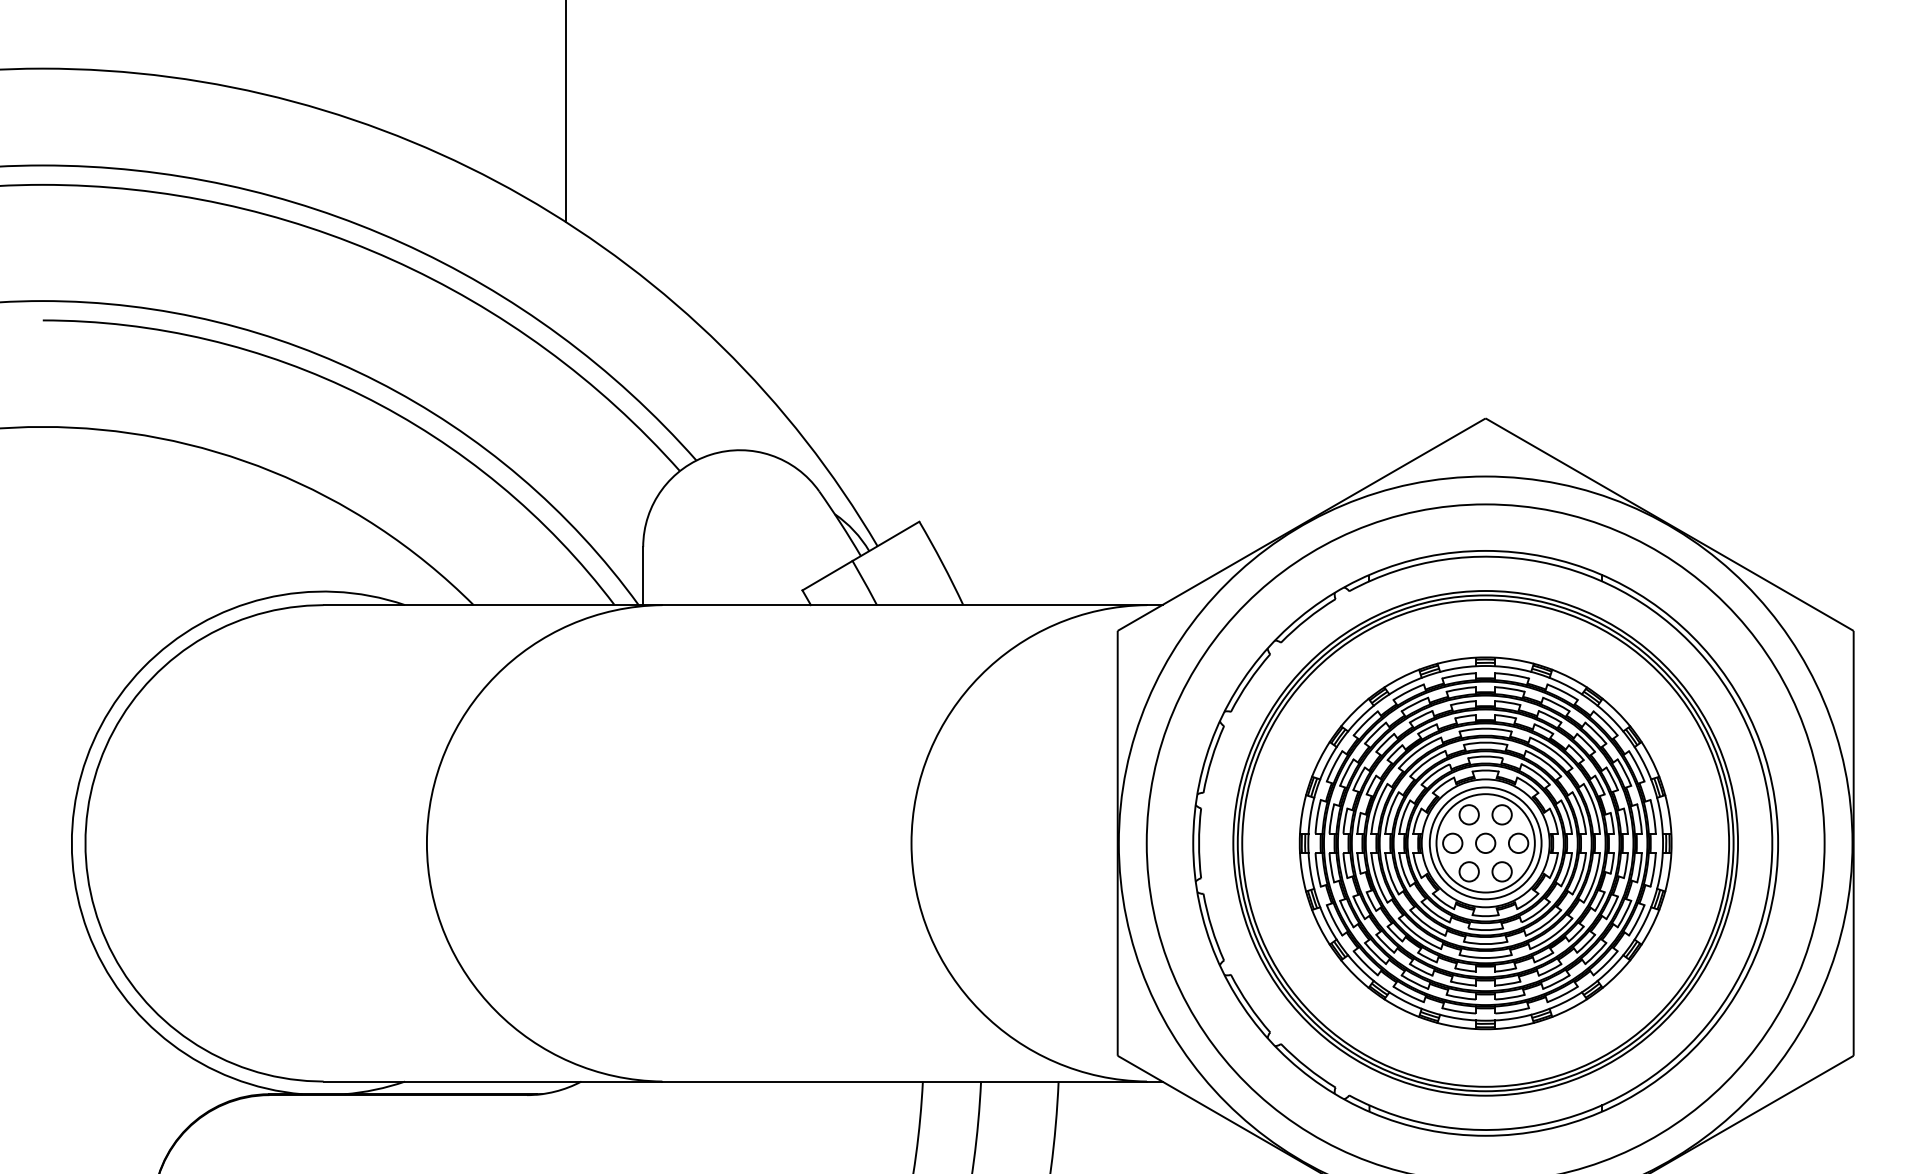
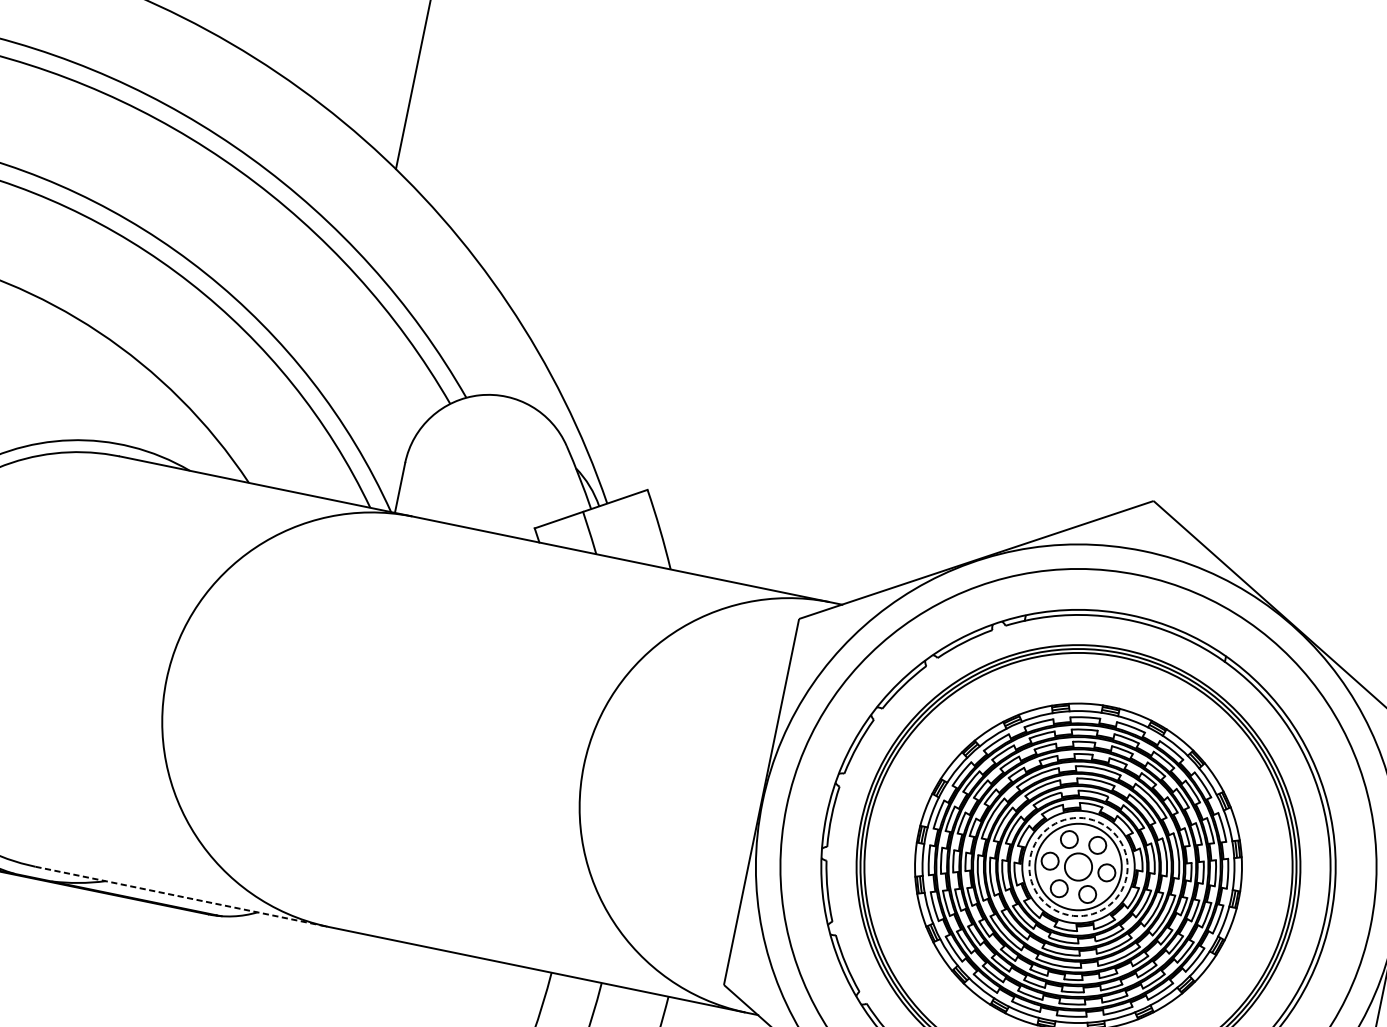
circle: (1485, 843) -> (1078, 867), size x1.6
circle: (1485, 843) -> (1078, 867), solid -> dashed
line: (493, 1081) -> (181, 896), solid -> dashed

